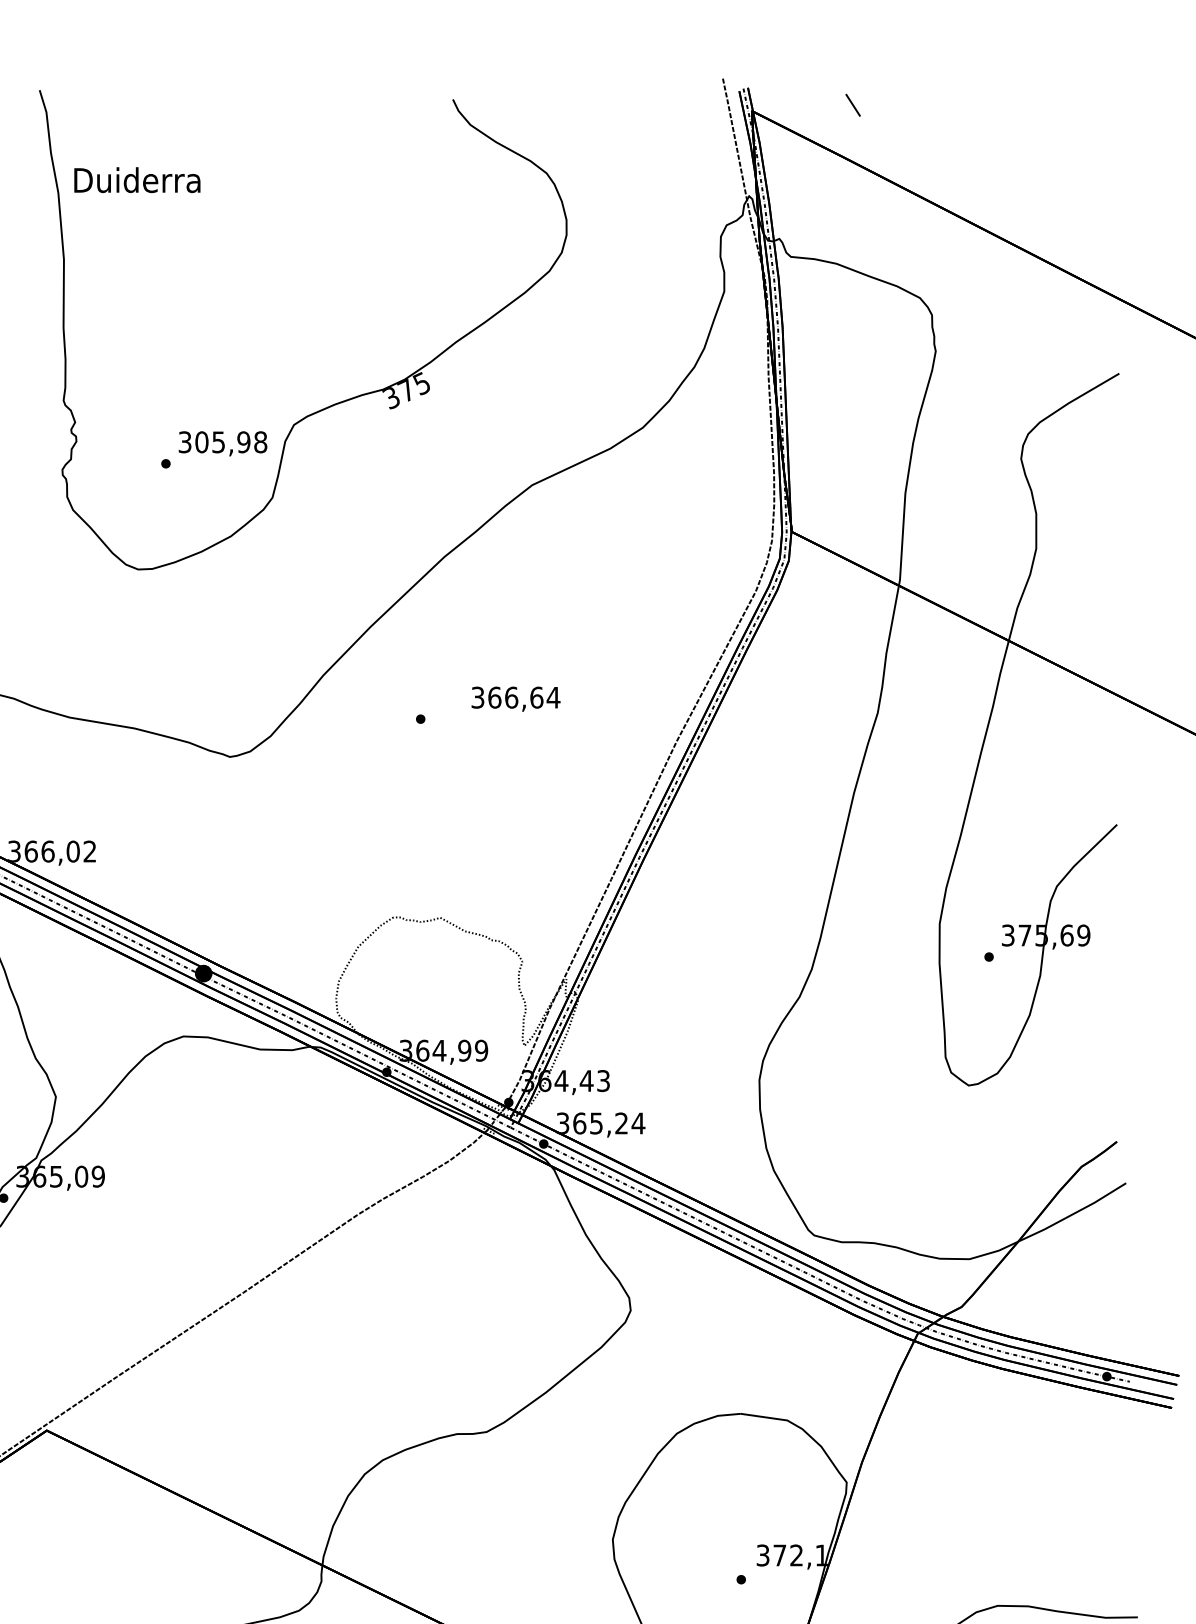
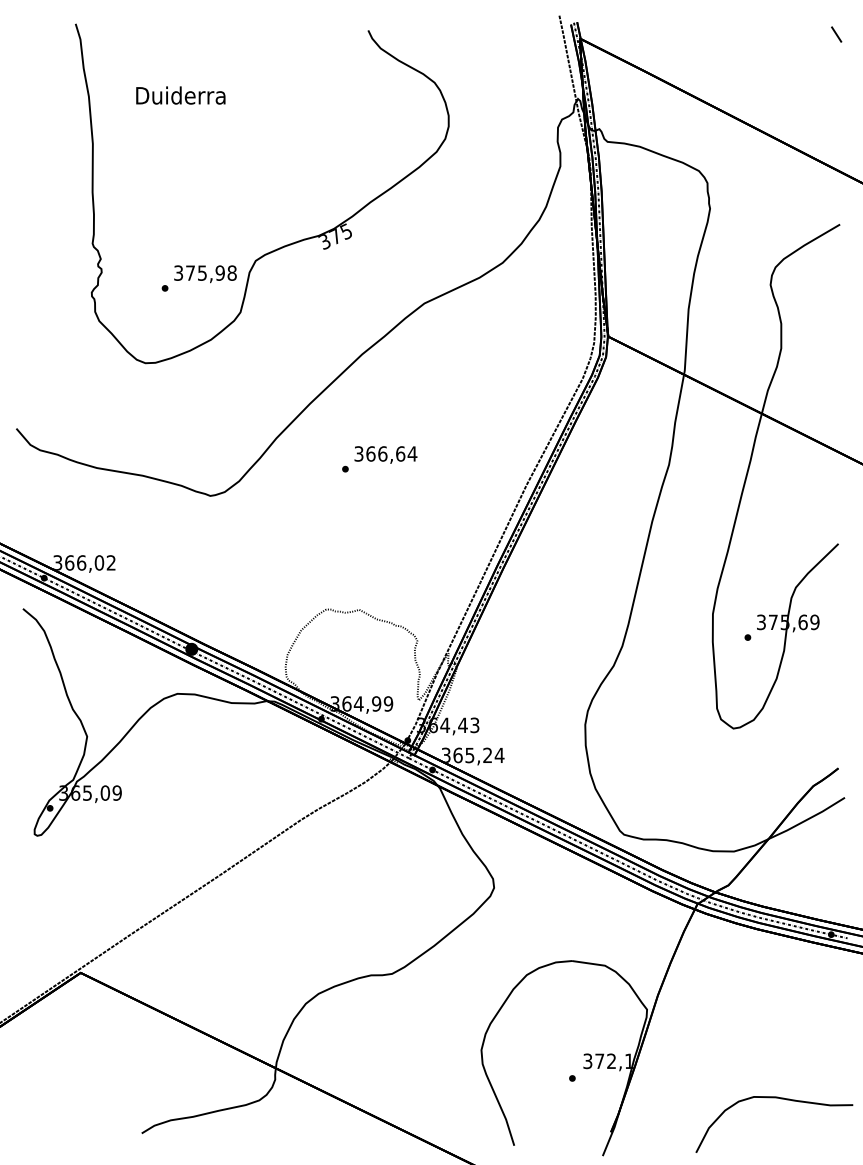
line: (852, 105) -> (836, 34), moved
text: (136, 180) -> (180, 95), moved
text: (201, 441) -> (190, 272), 305,98 -> 375,98
text: (515, 698) -> (385, 454), moved

